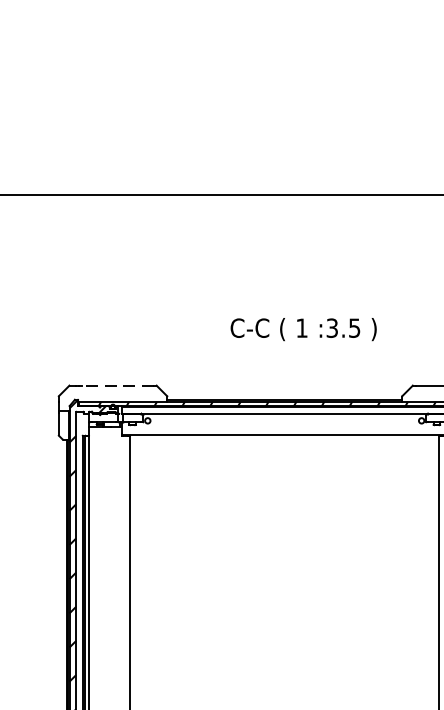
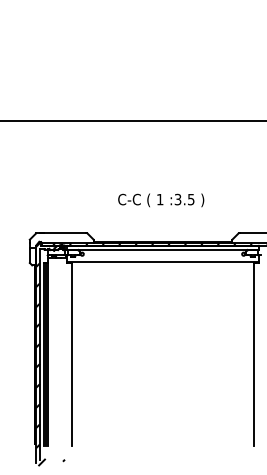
text: (304, 329) -> (161, 200), moved
line: (117, 385) -> (64, 233), dashed -> solid

